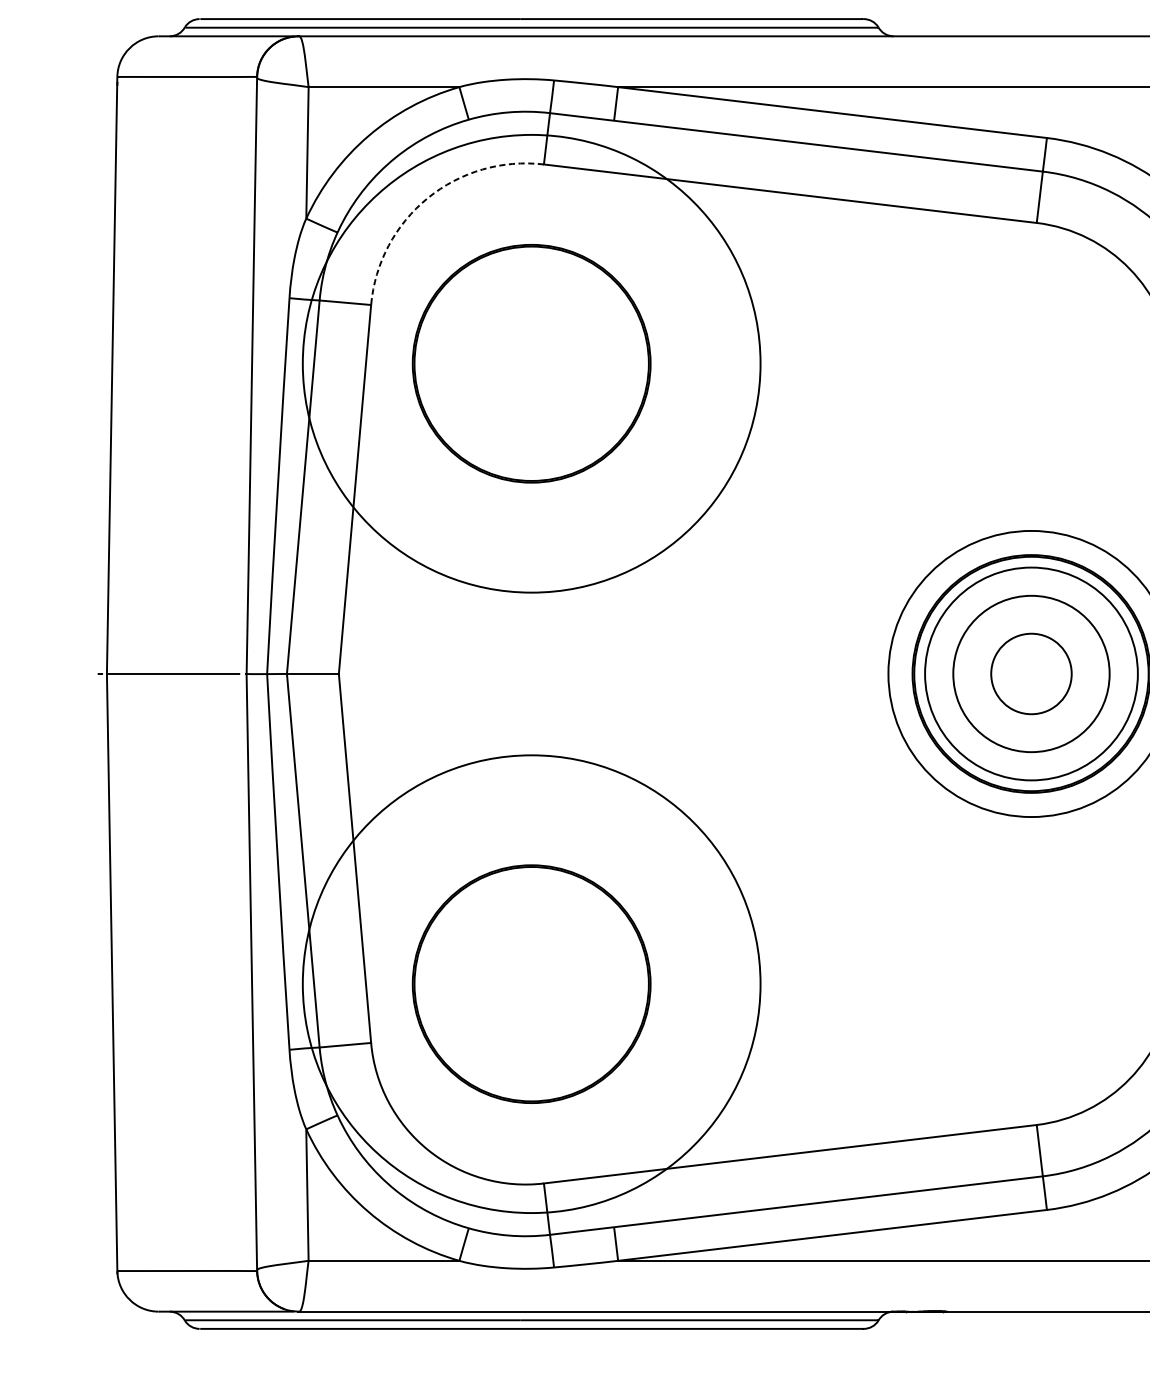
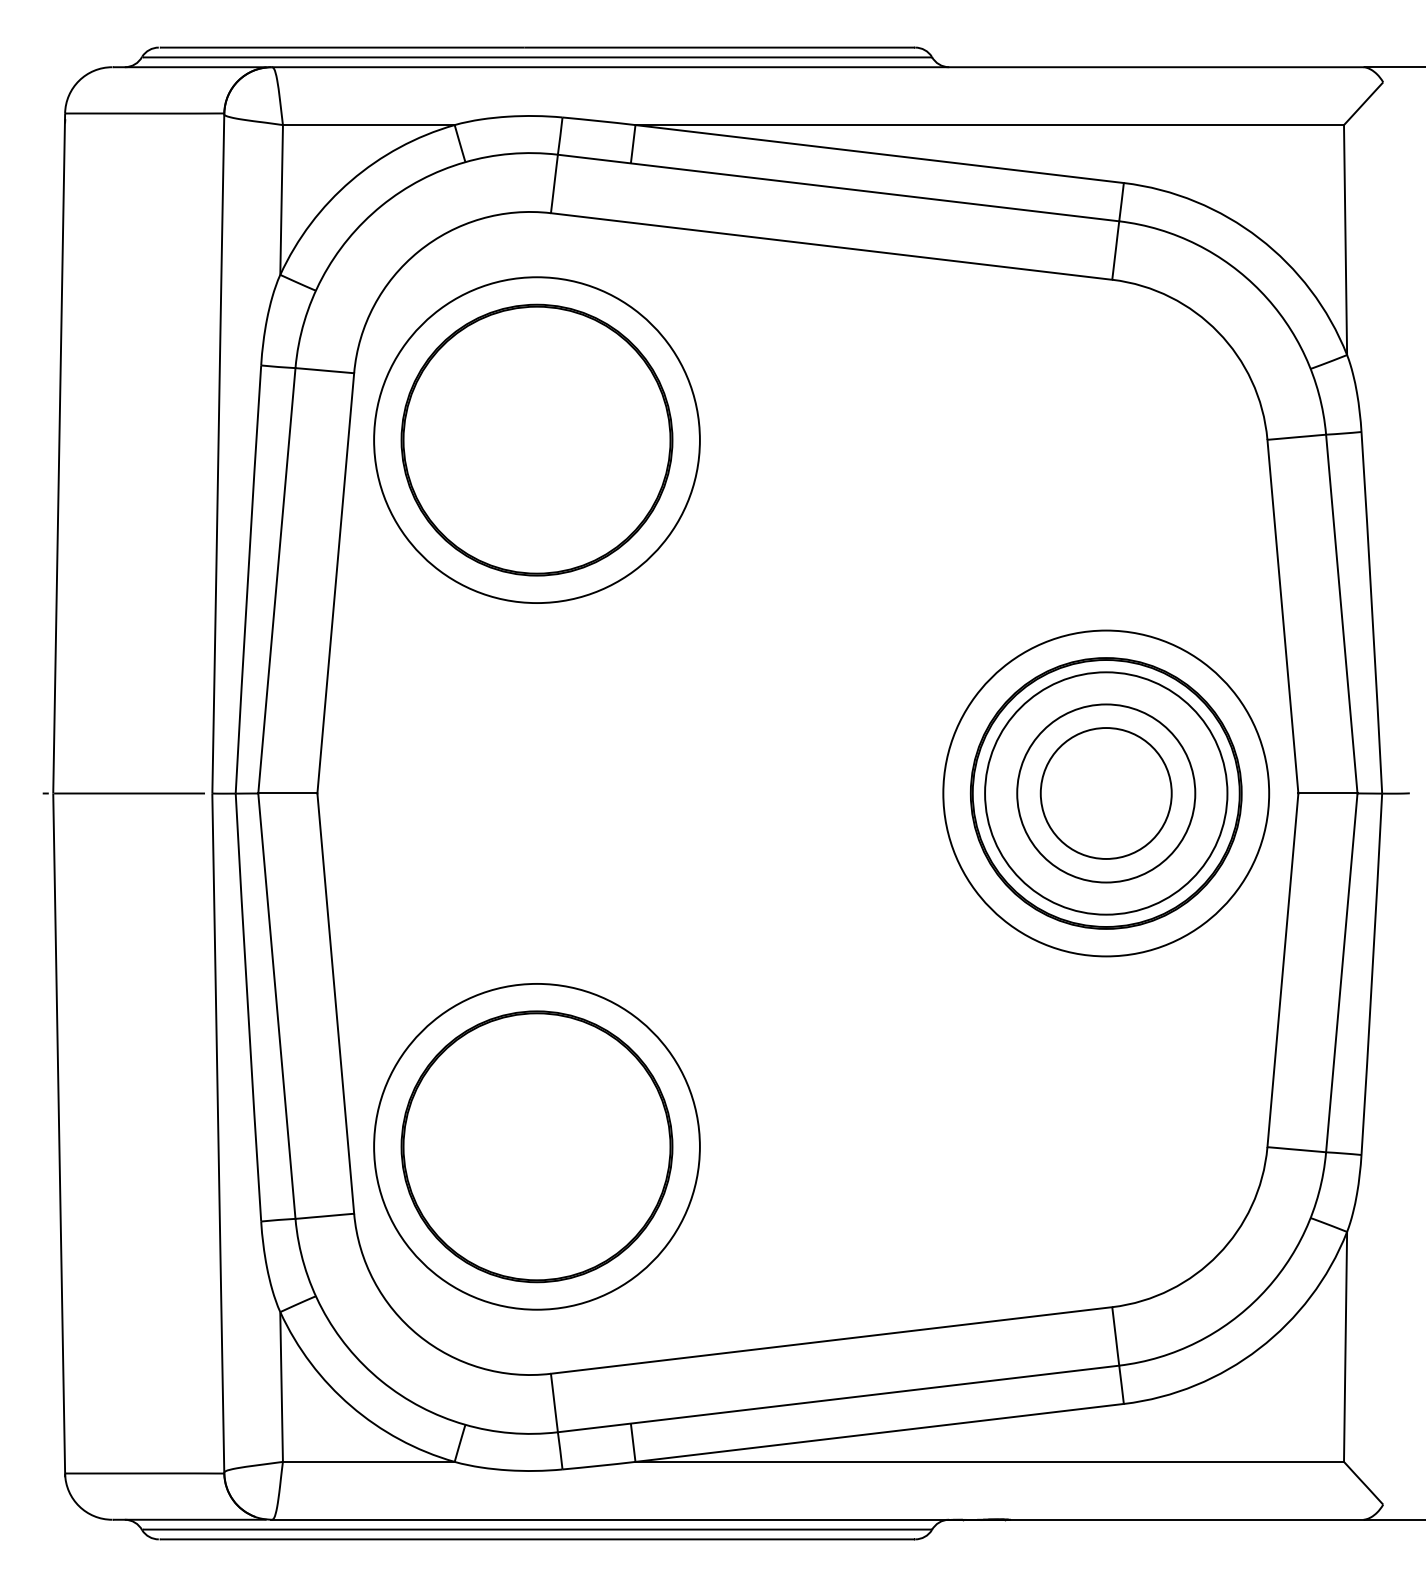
arc: (427, 198) -> (418, 251), dashed -> solid
circle: (531, 364) -> (536, 440), size x0.62
circle: (1030, 673) -> (1105, 793), size x1.43
circle: (531, 983) -> (536, 1146), size x0.62

